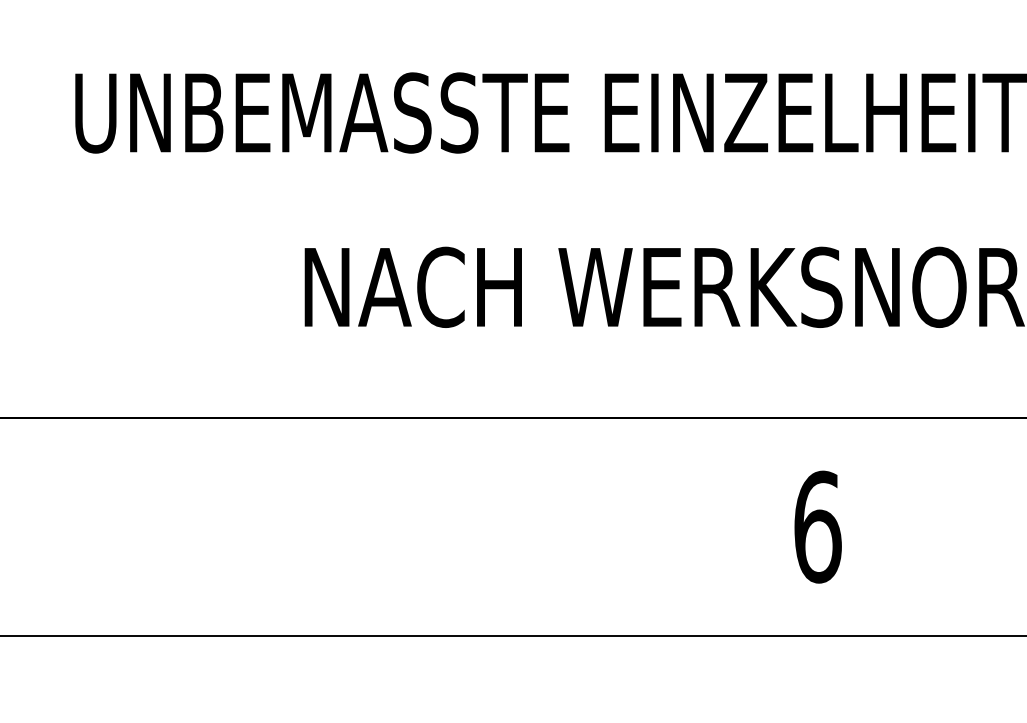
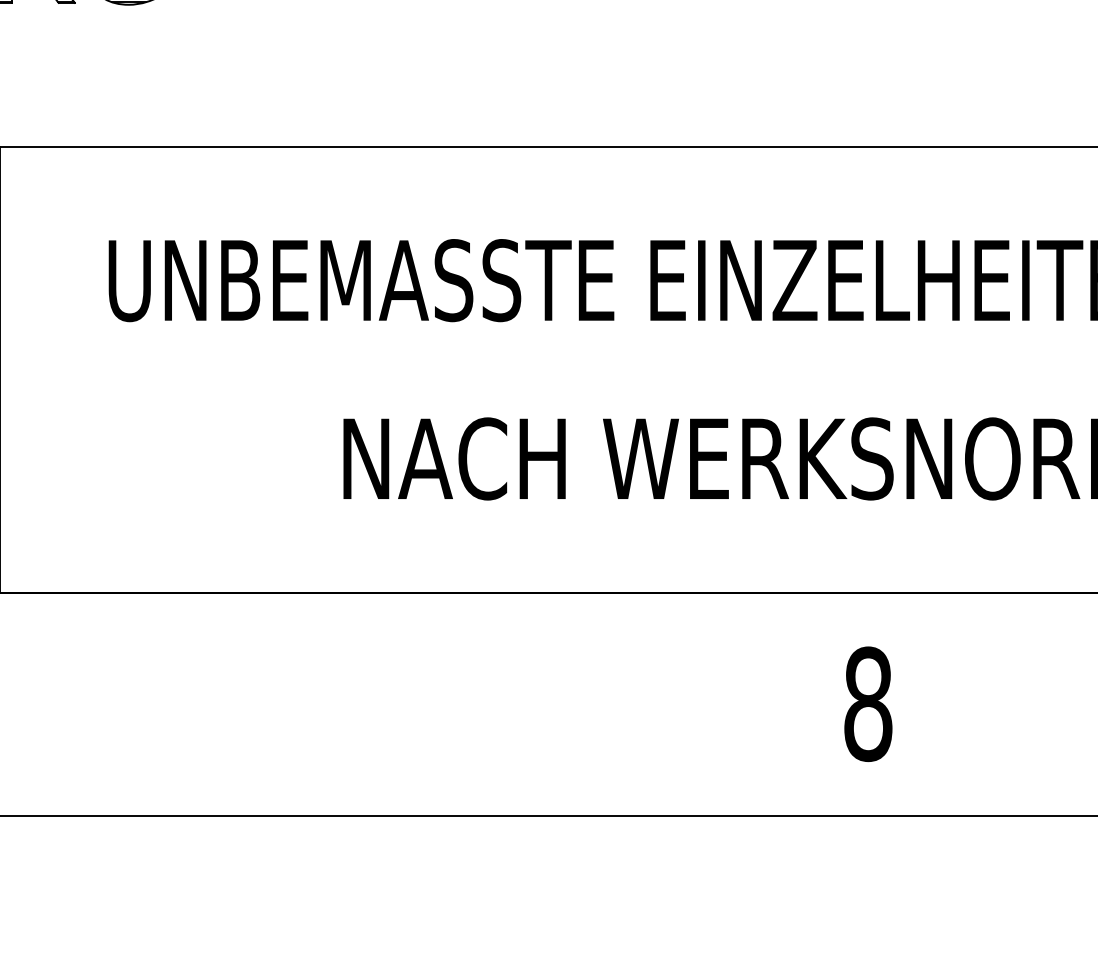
text: (817, 526) -> (868, 703), 6 -> 8

